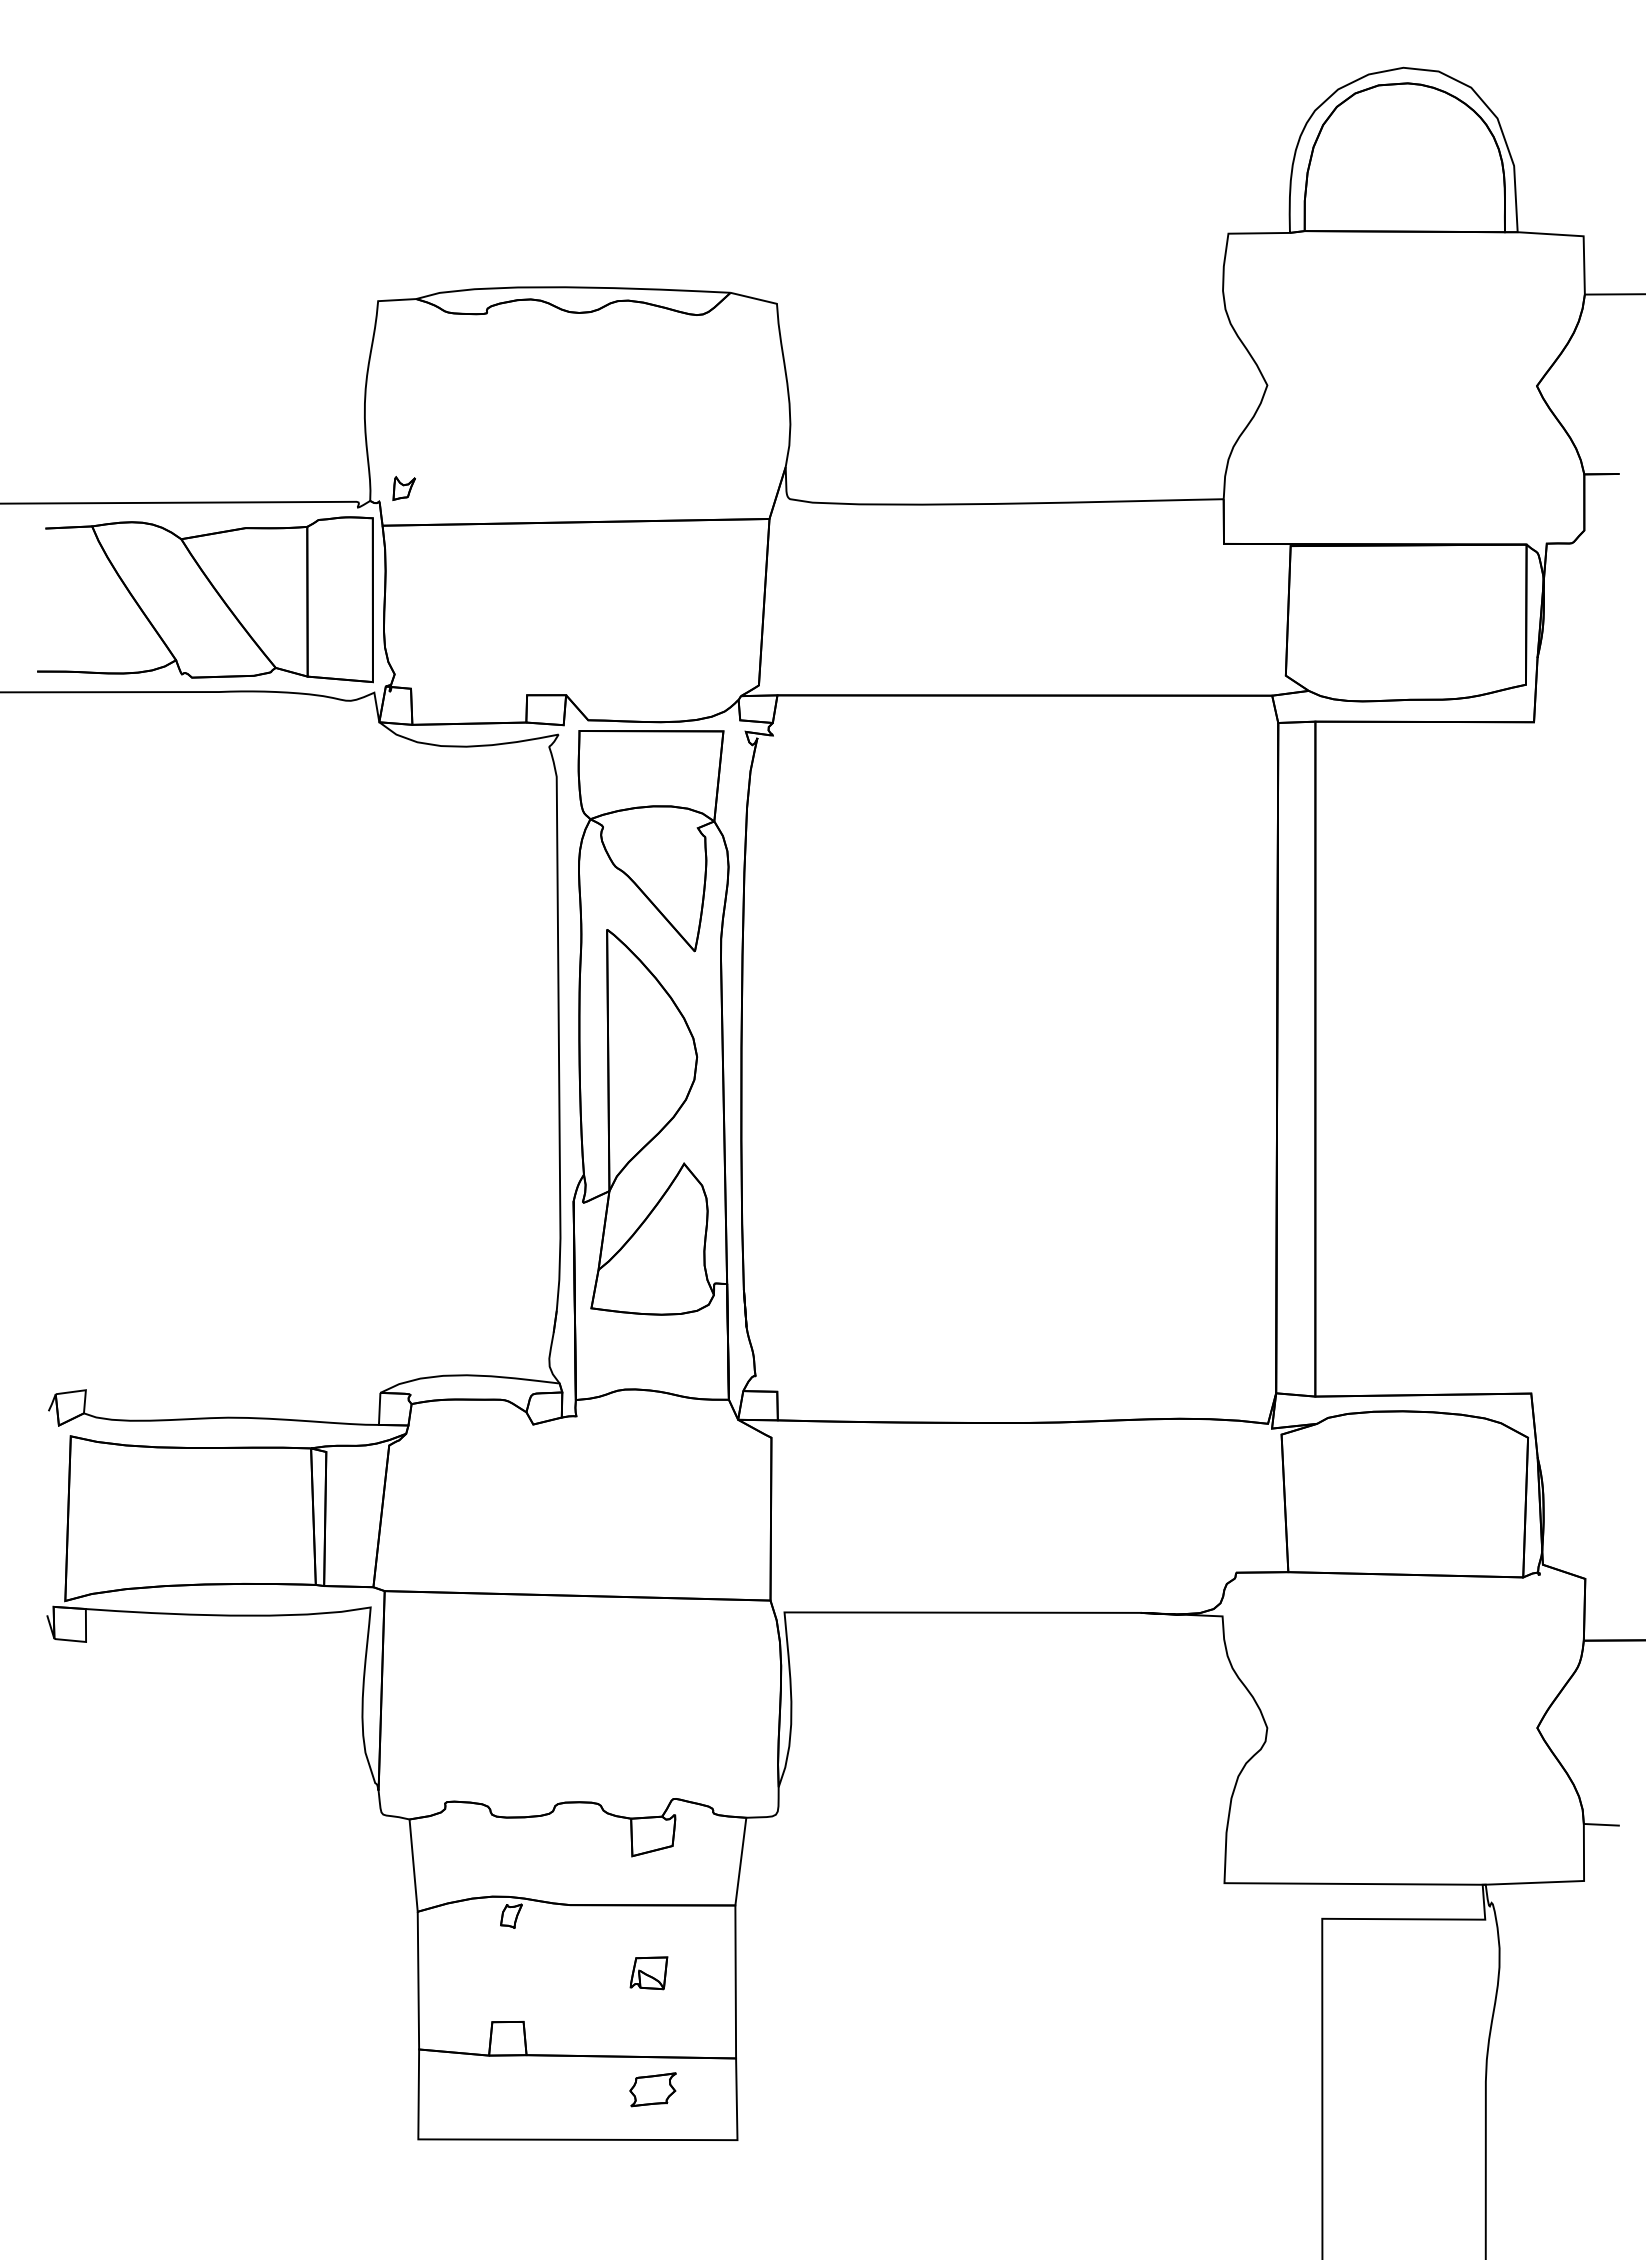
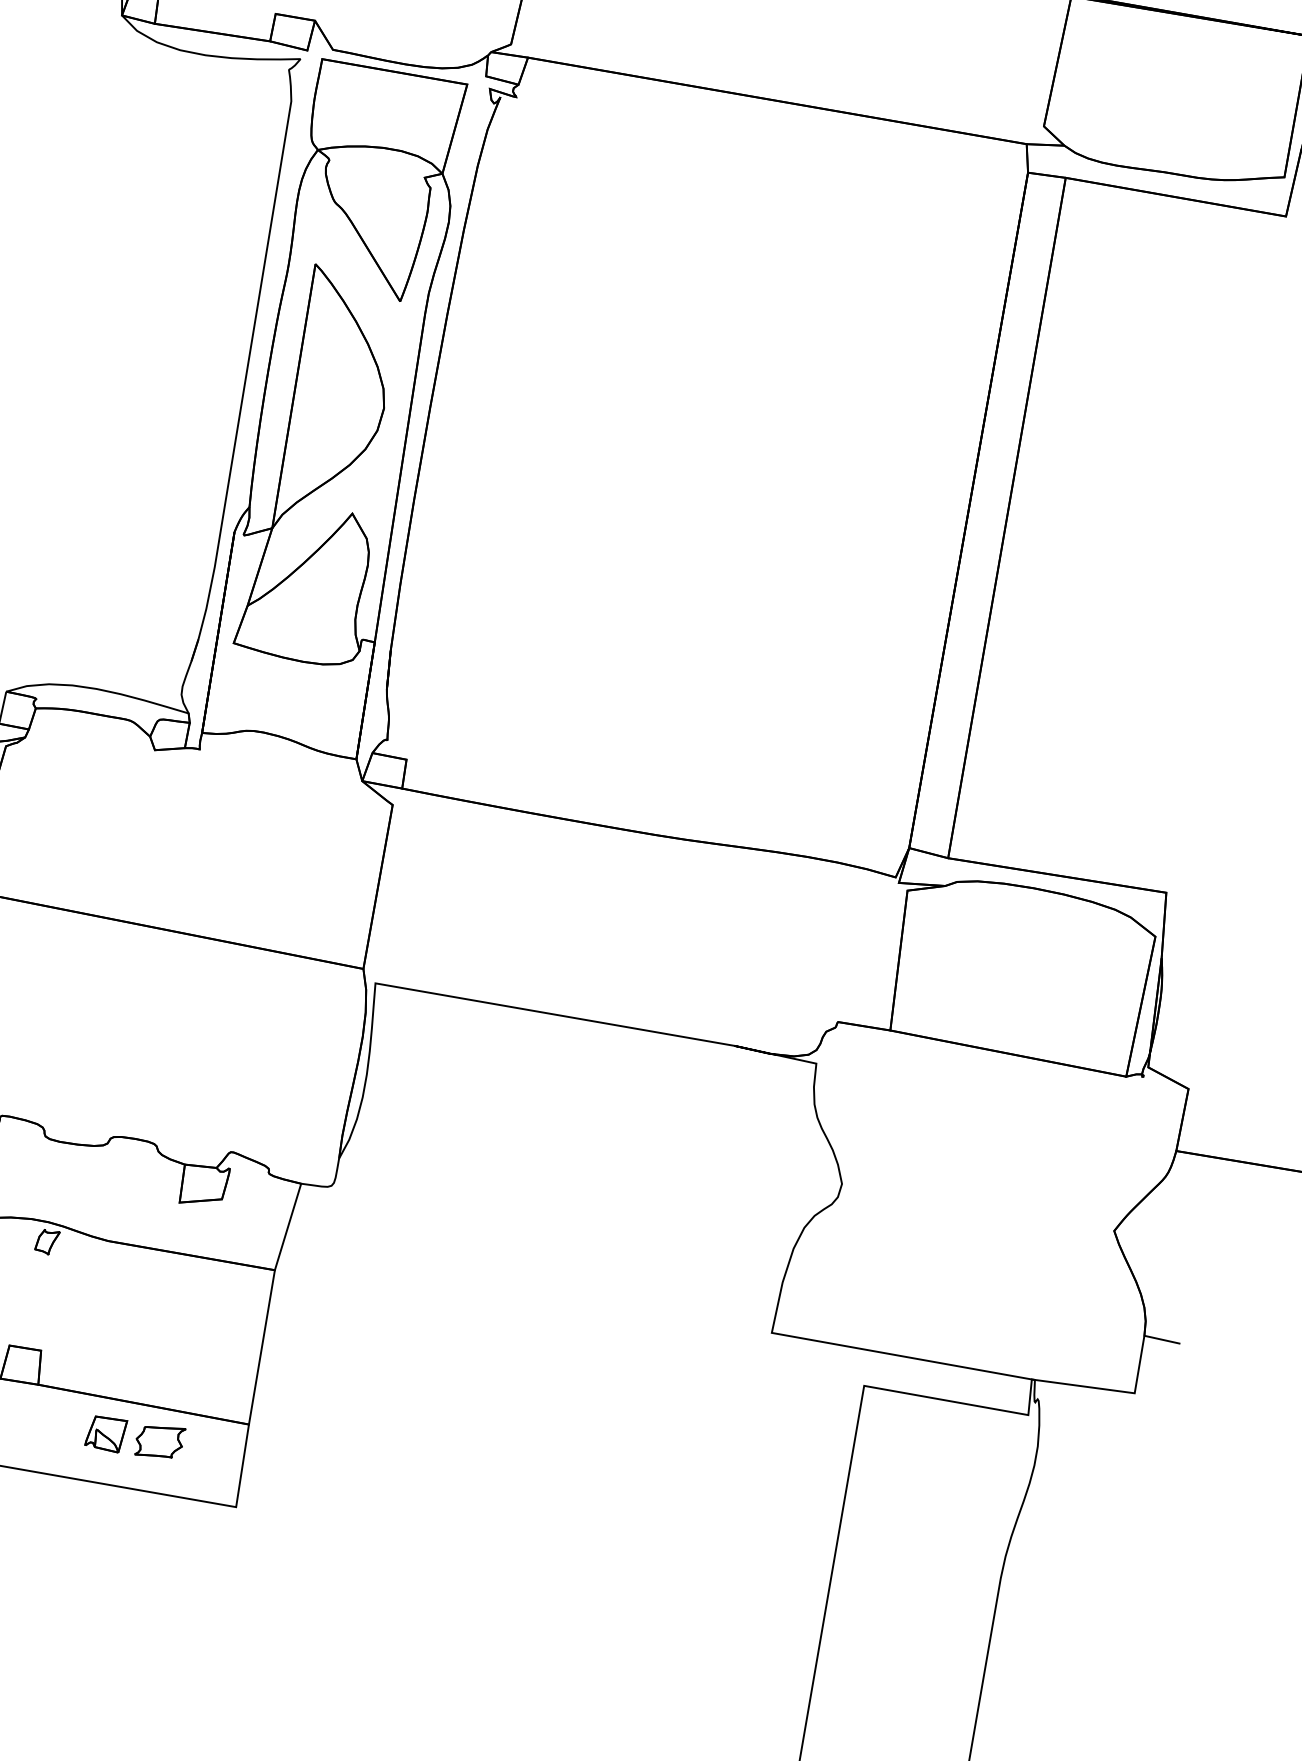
part: (648, 1973) -> (105, 1434), moved

